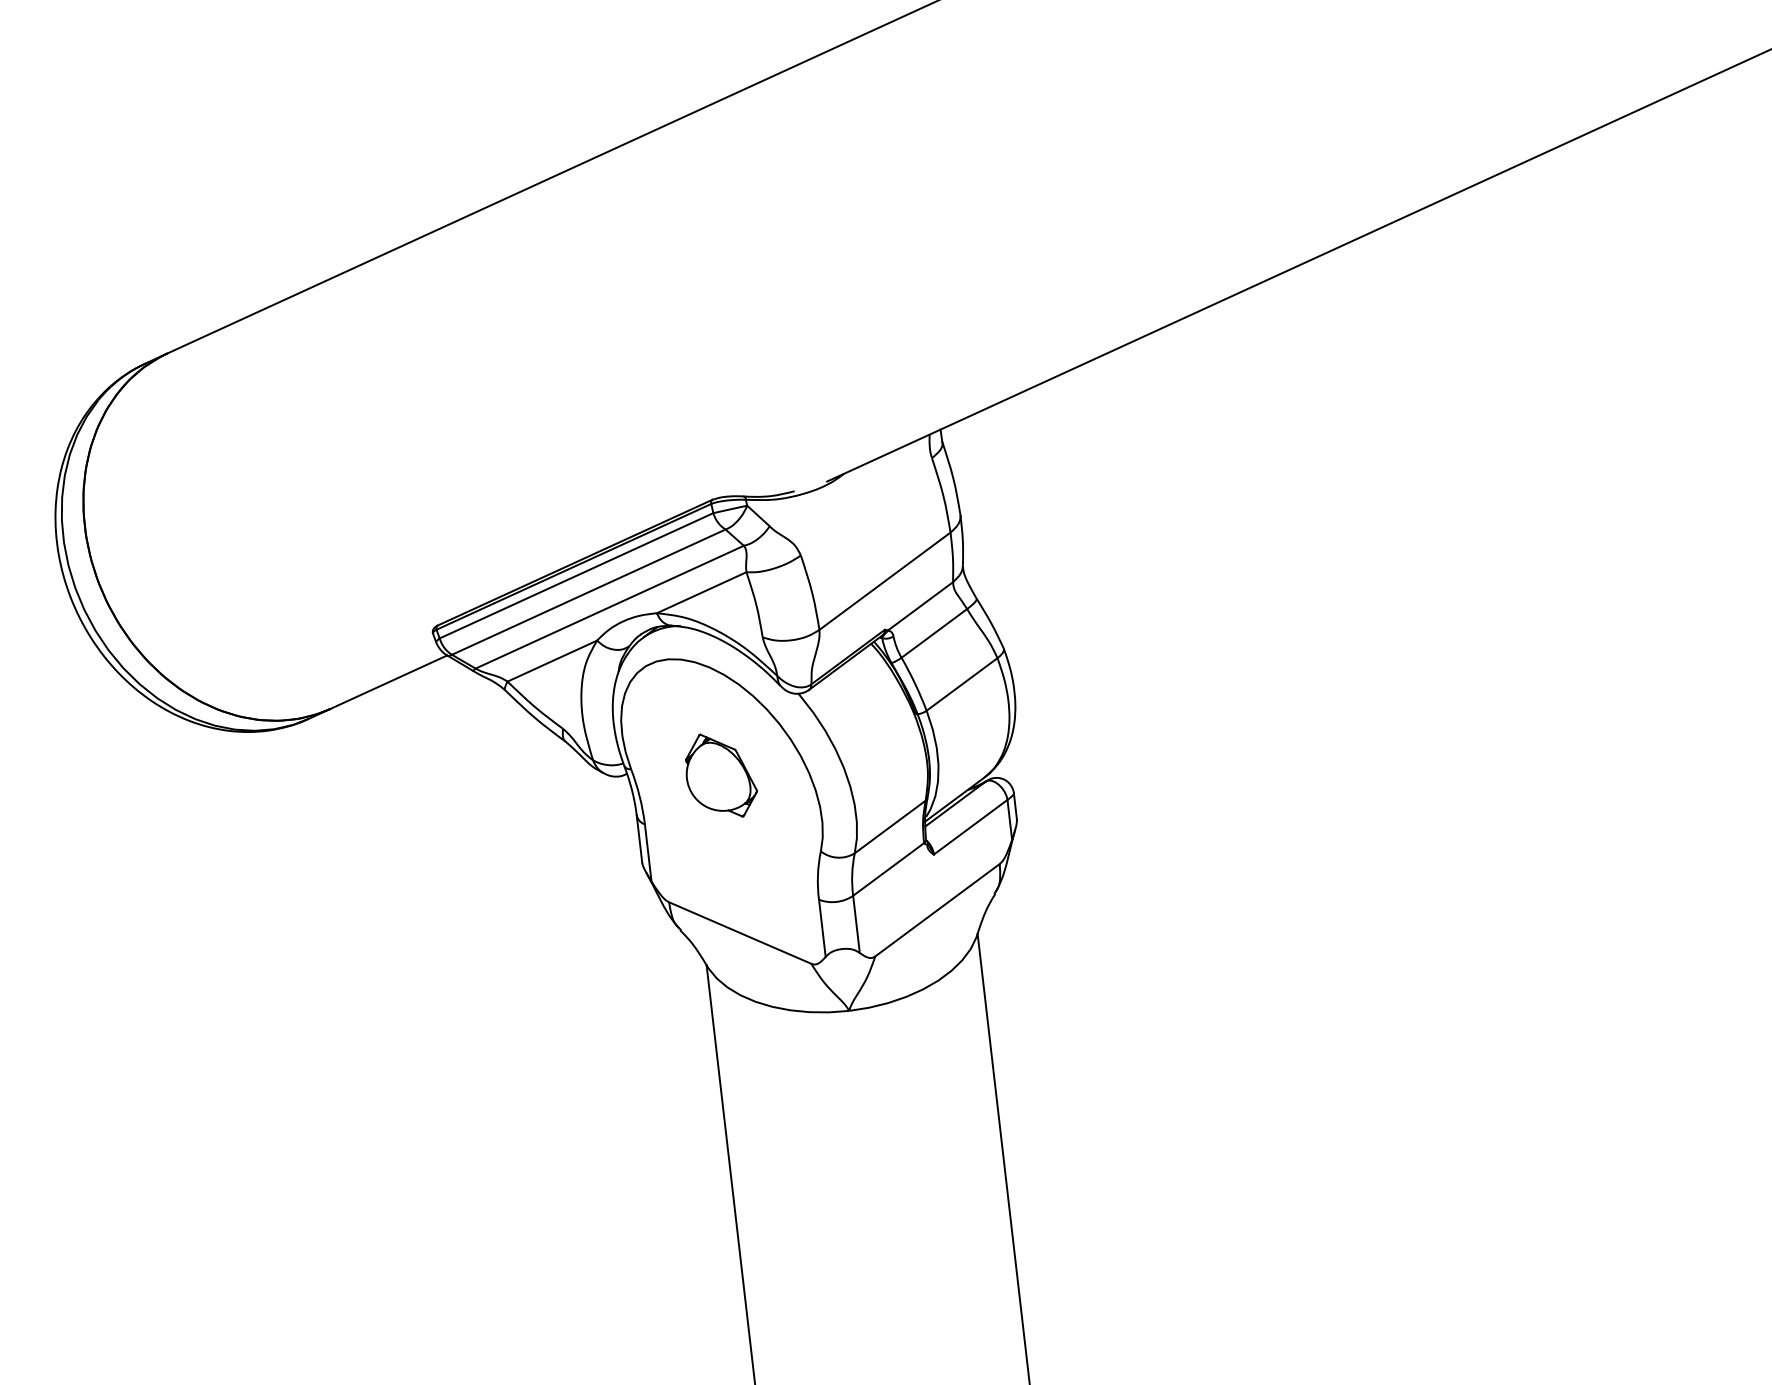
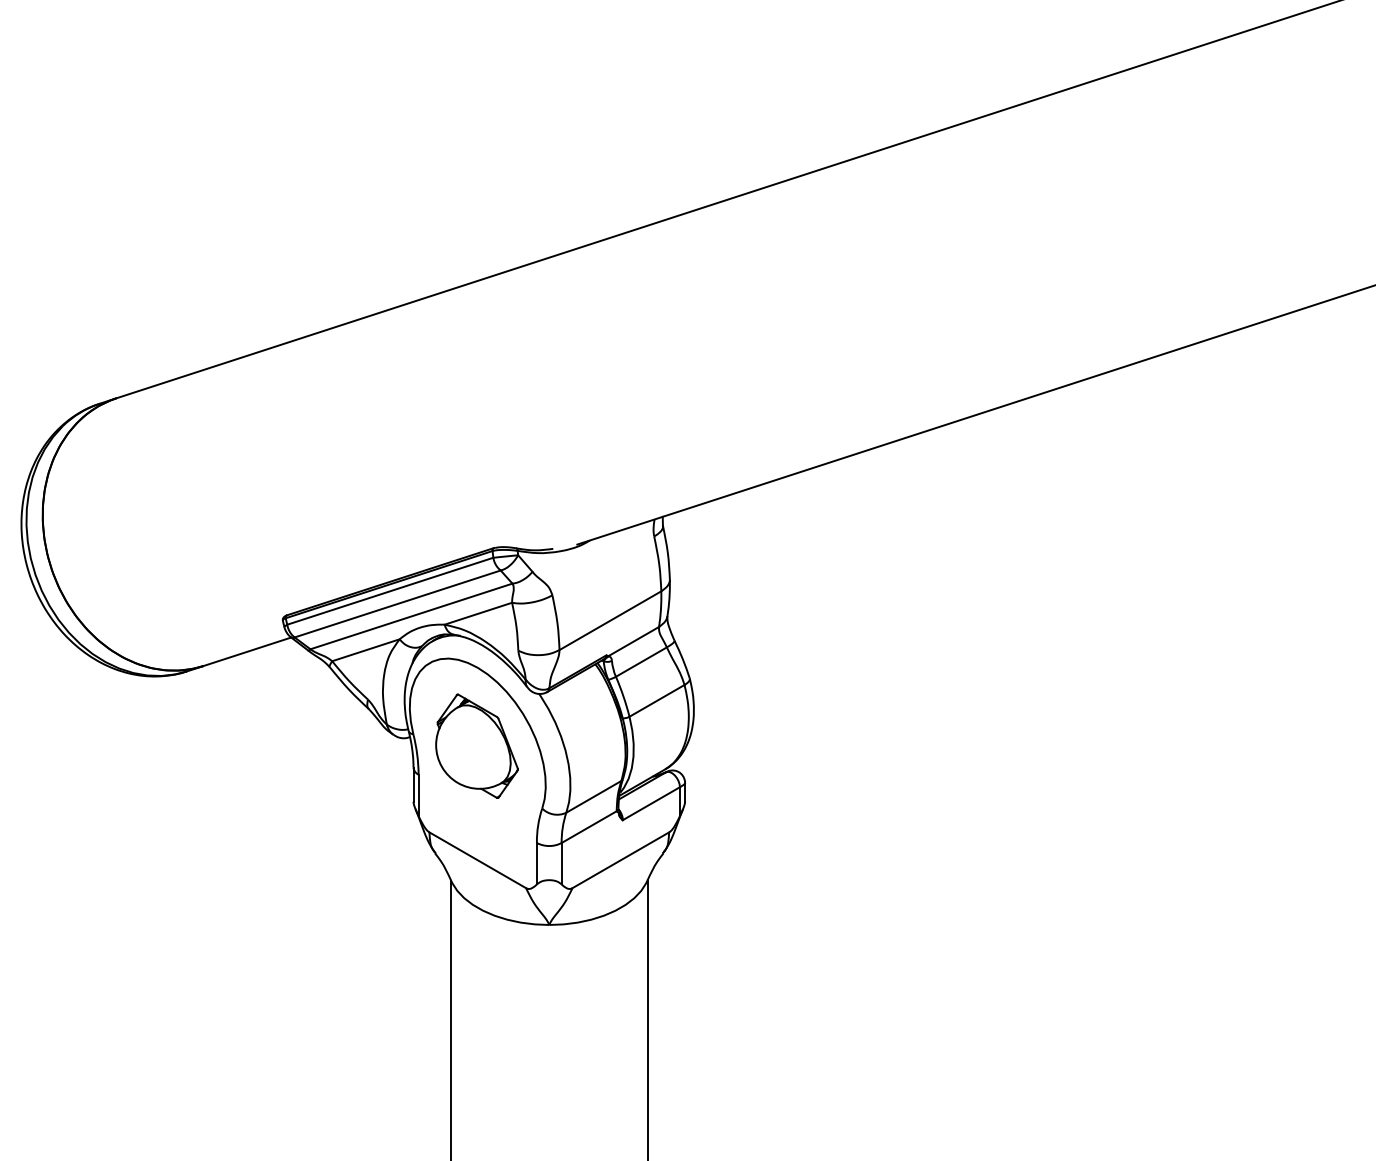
part: (720, 774) -> (476, 745), size x1.67

